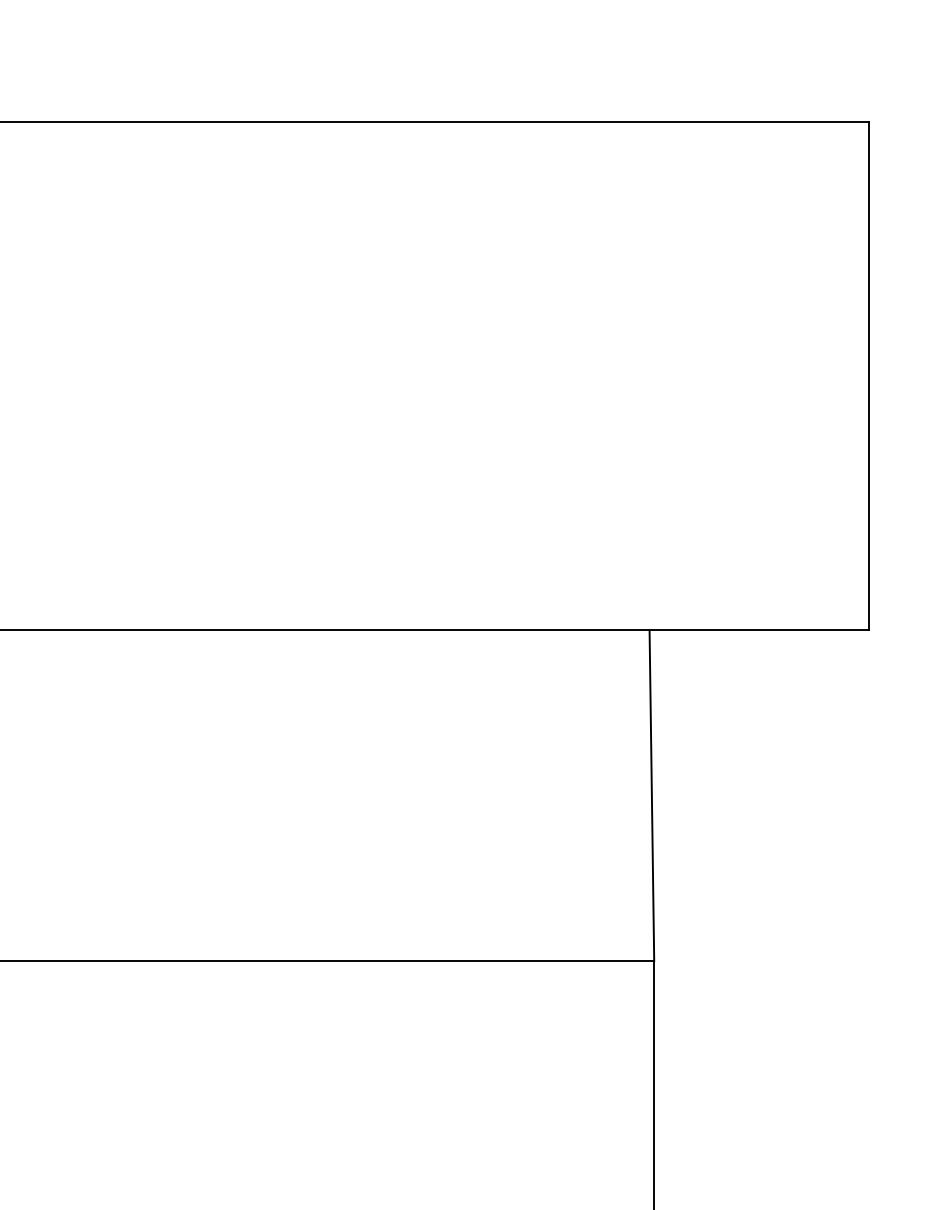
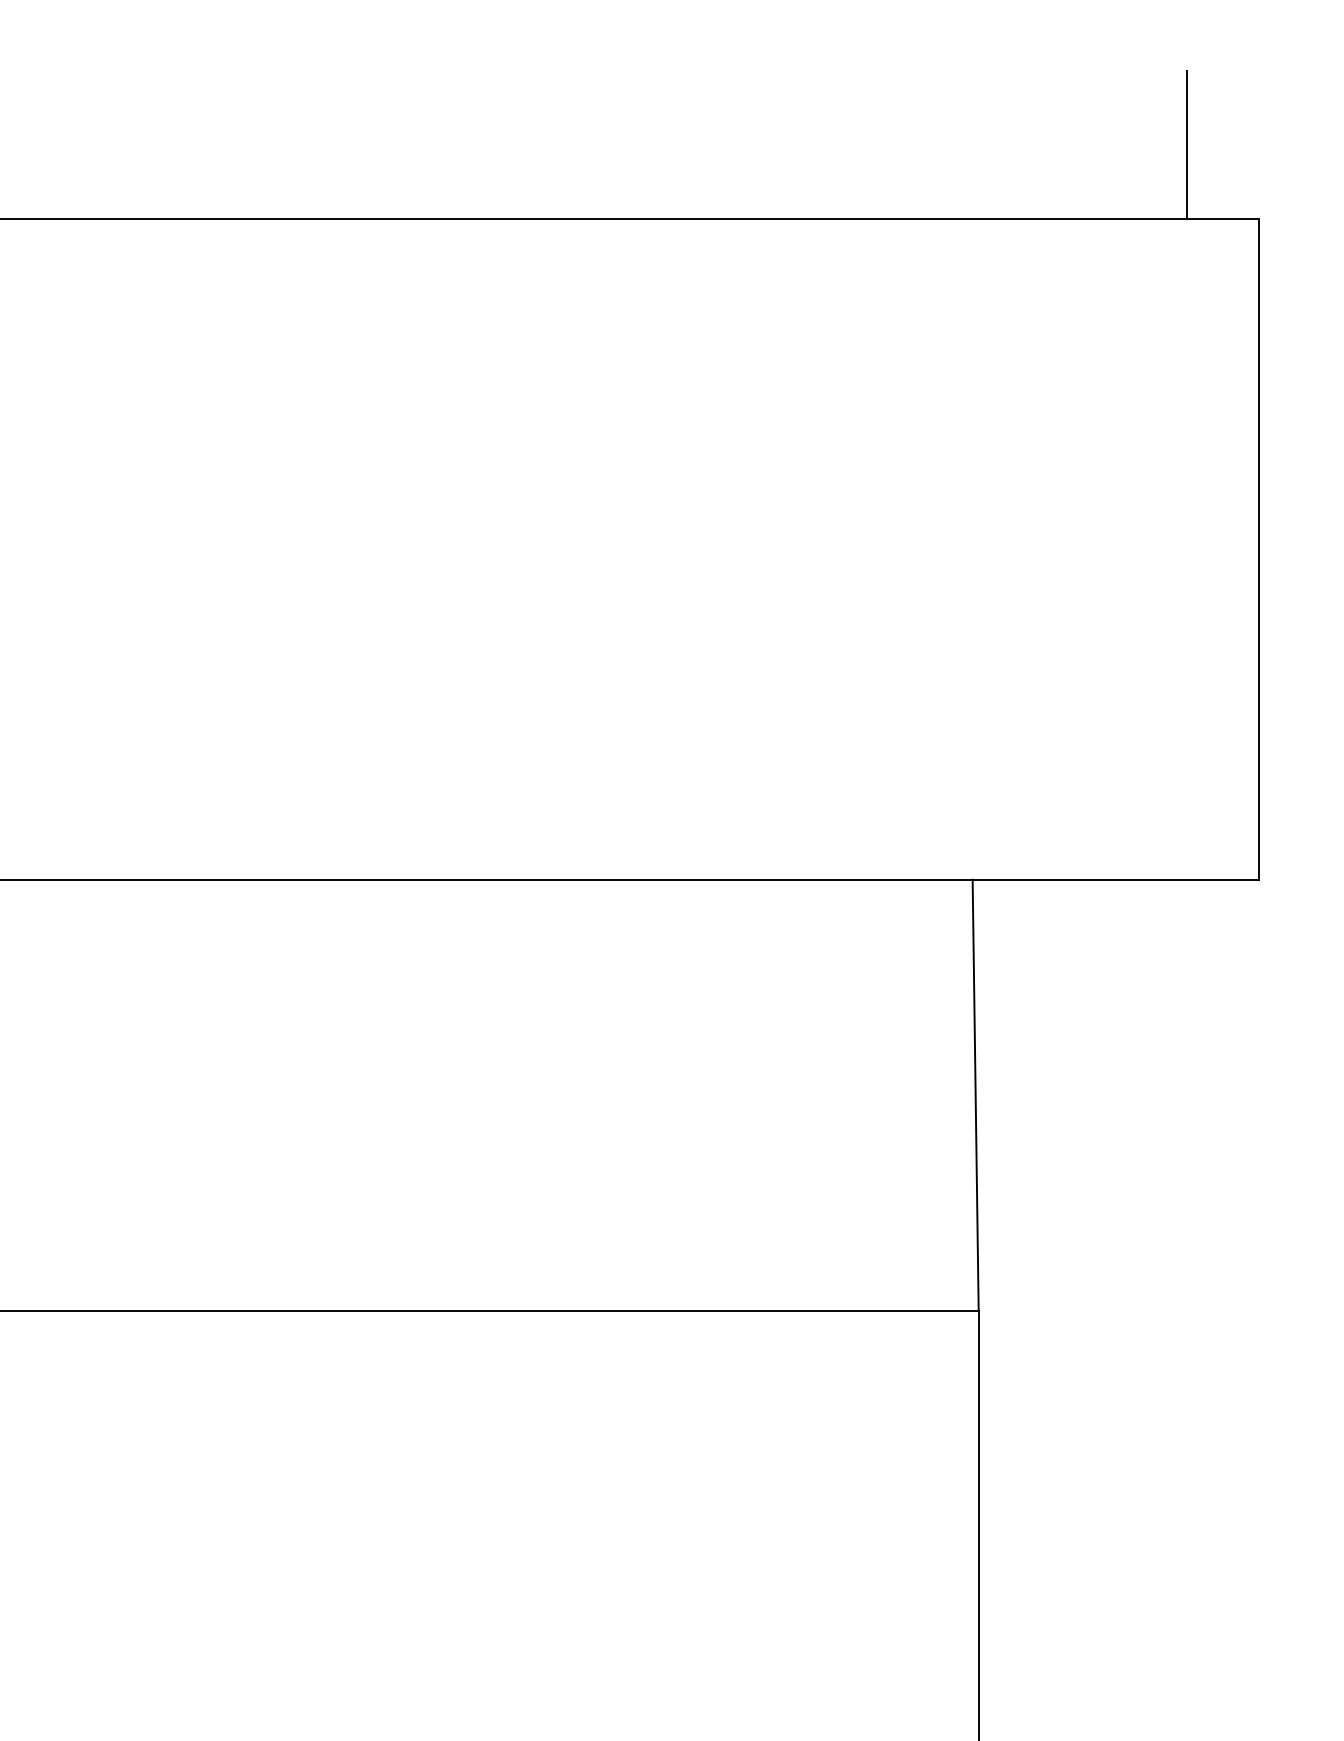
line: (814, 65) -> (1187, 144), added

